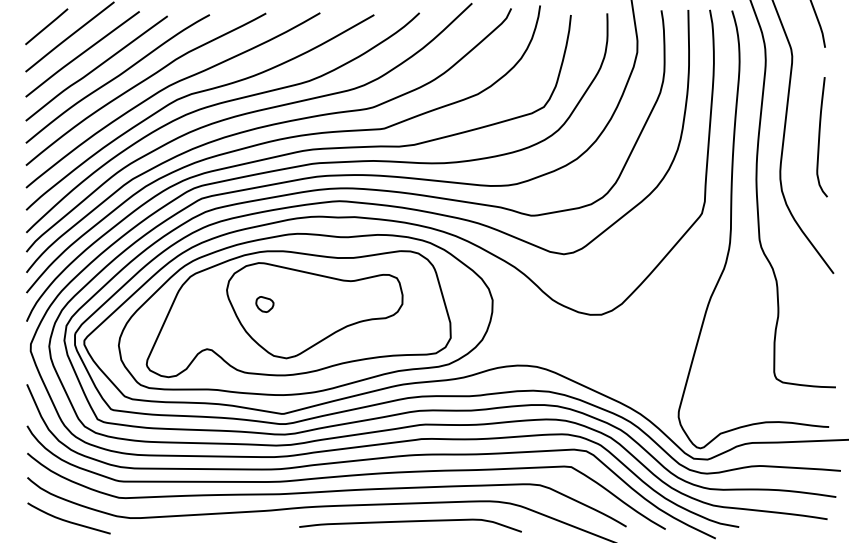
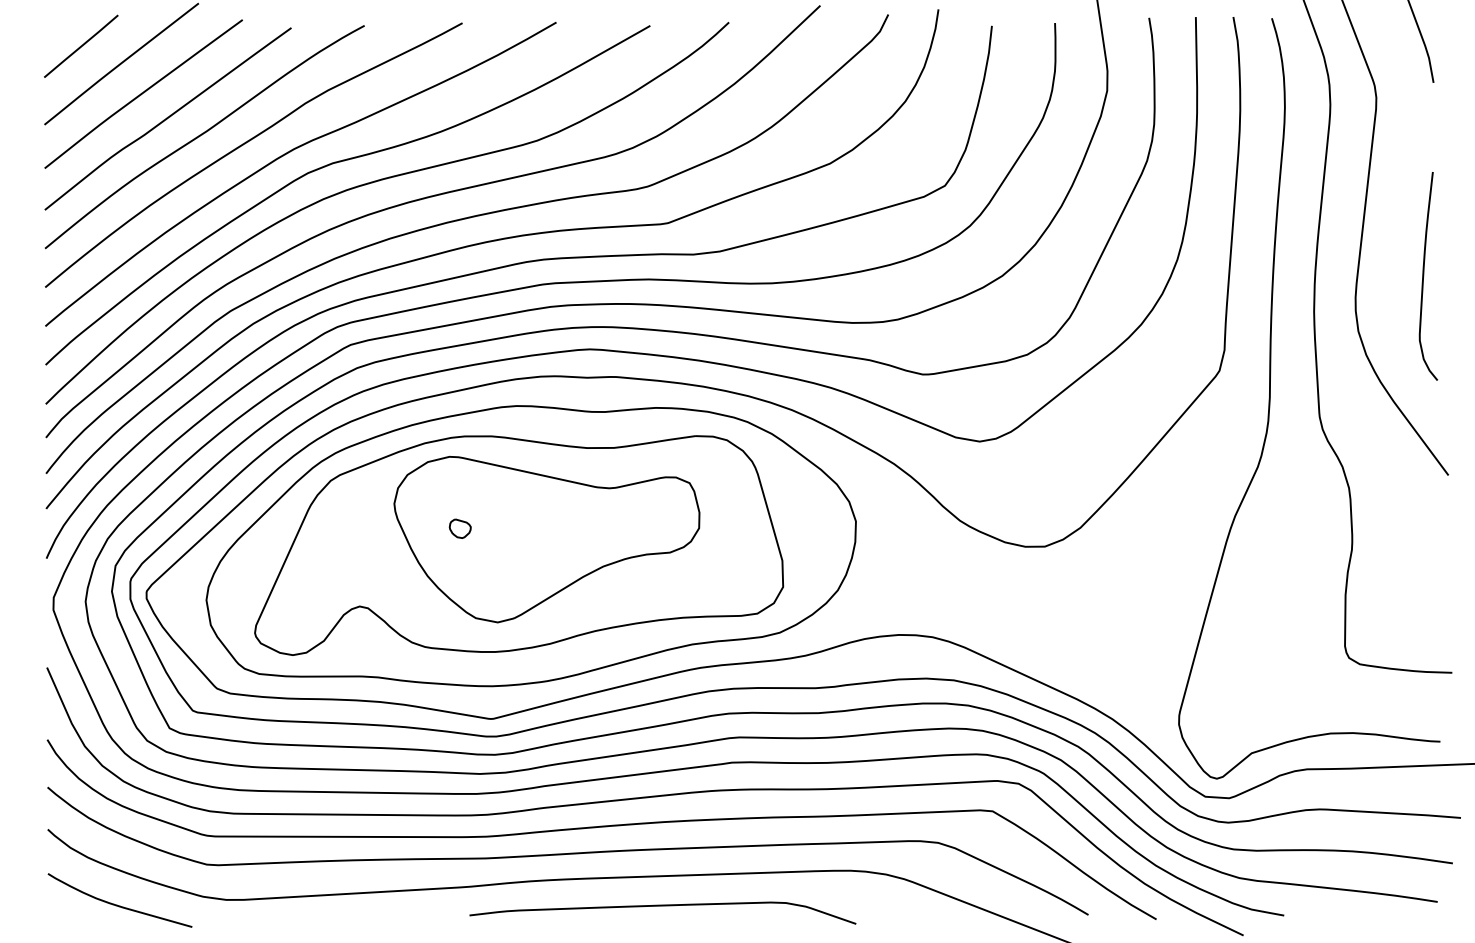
curve: (820, 137) -> (1425, 276), moved
part: (264, 304) -> (459, 528), size x0.7
curve: (410, 522) -> (662, 907), moved

